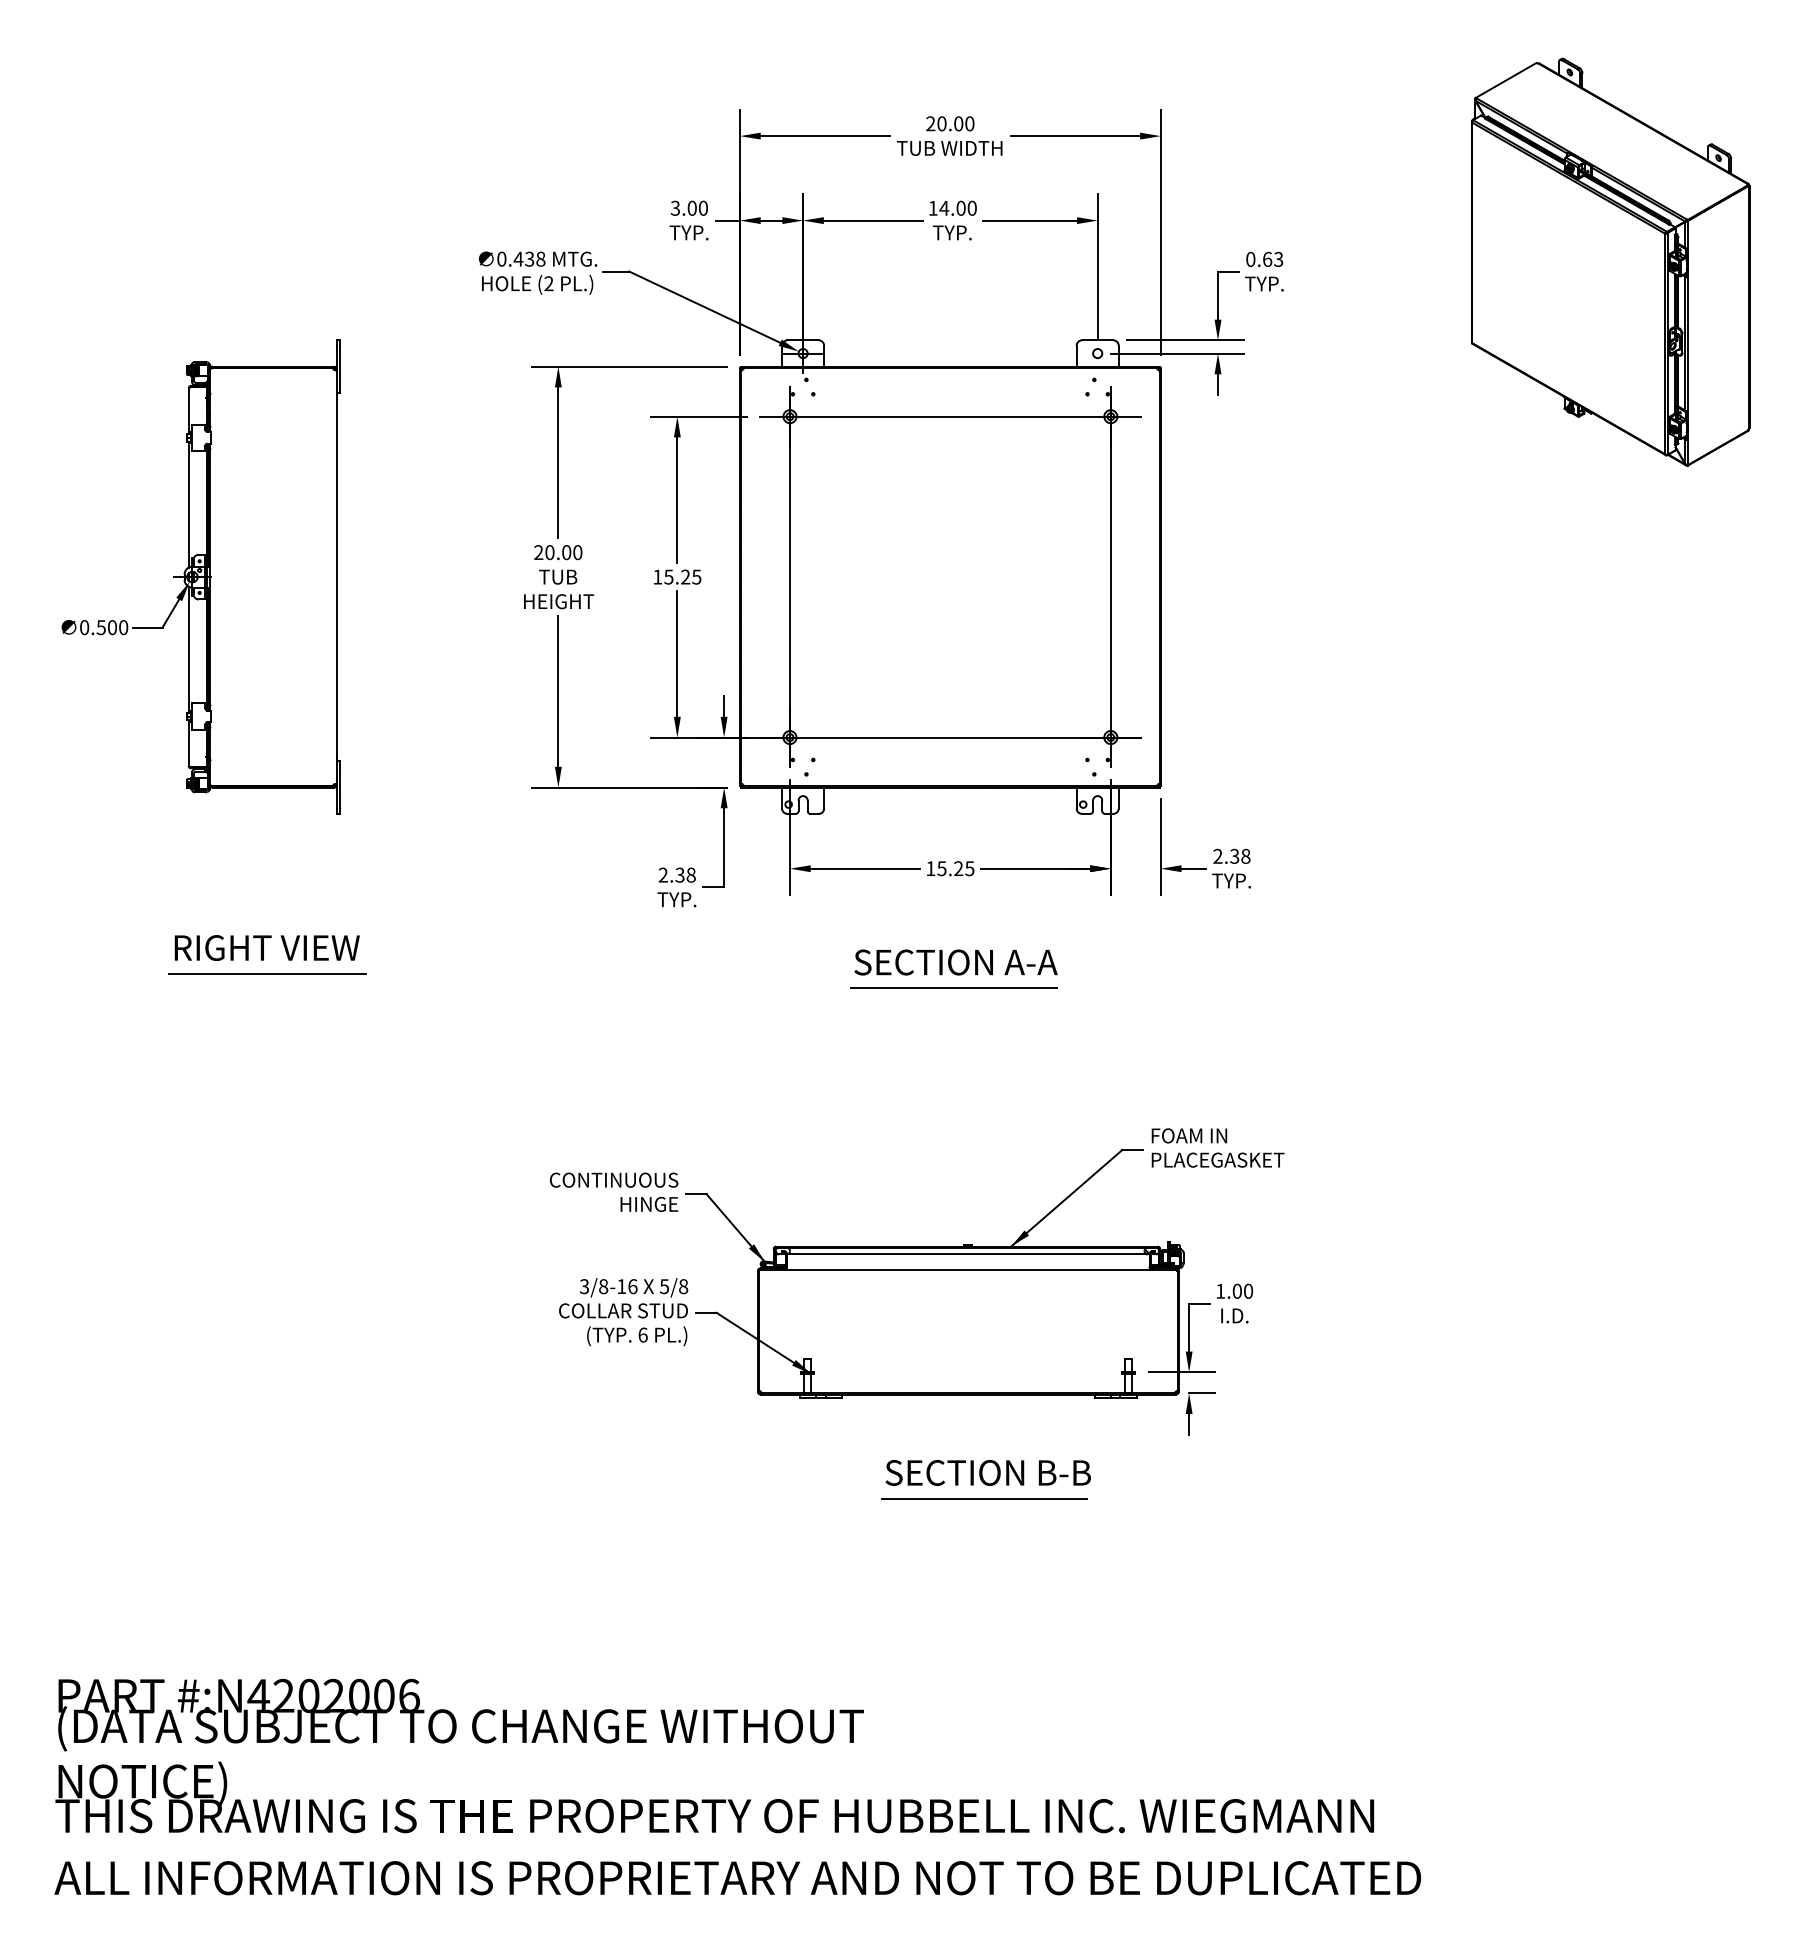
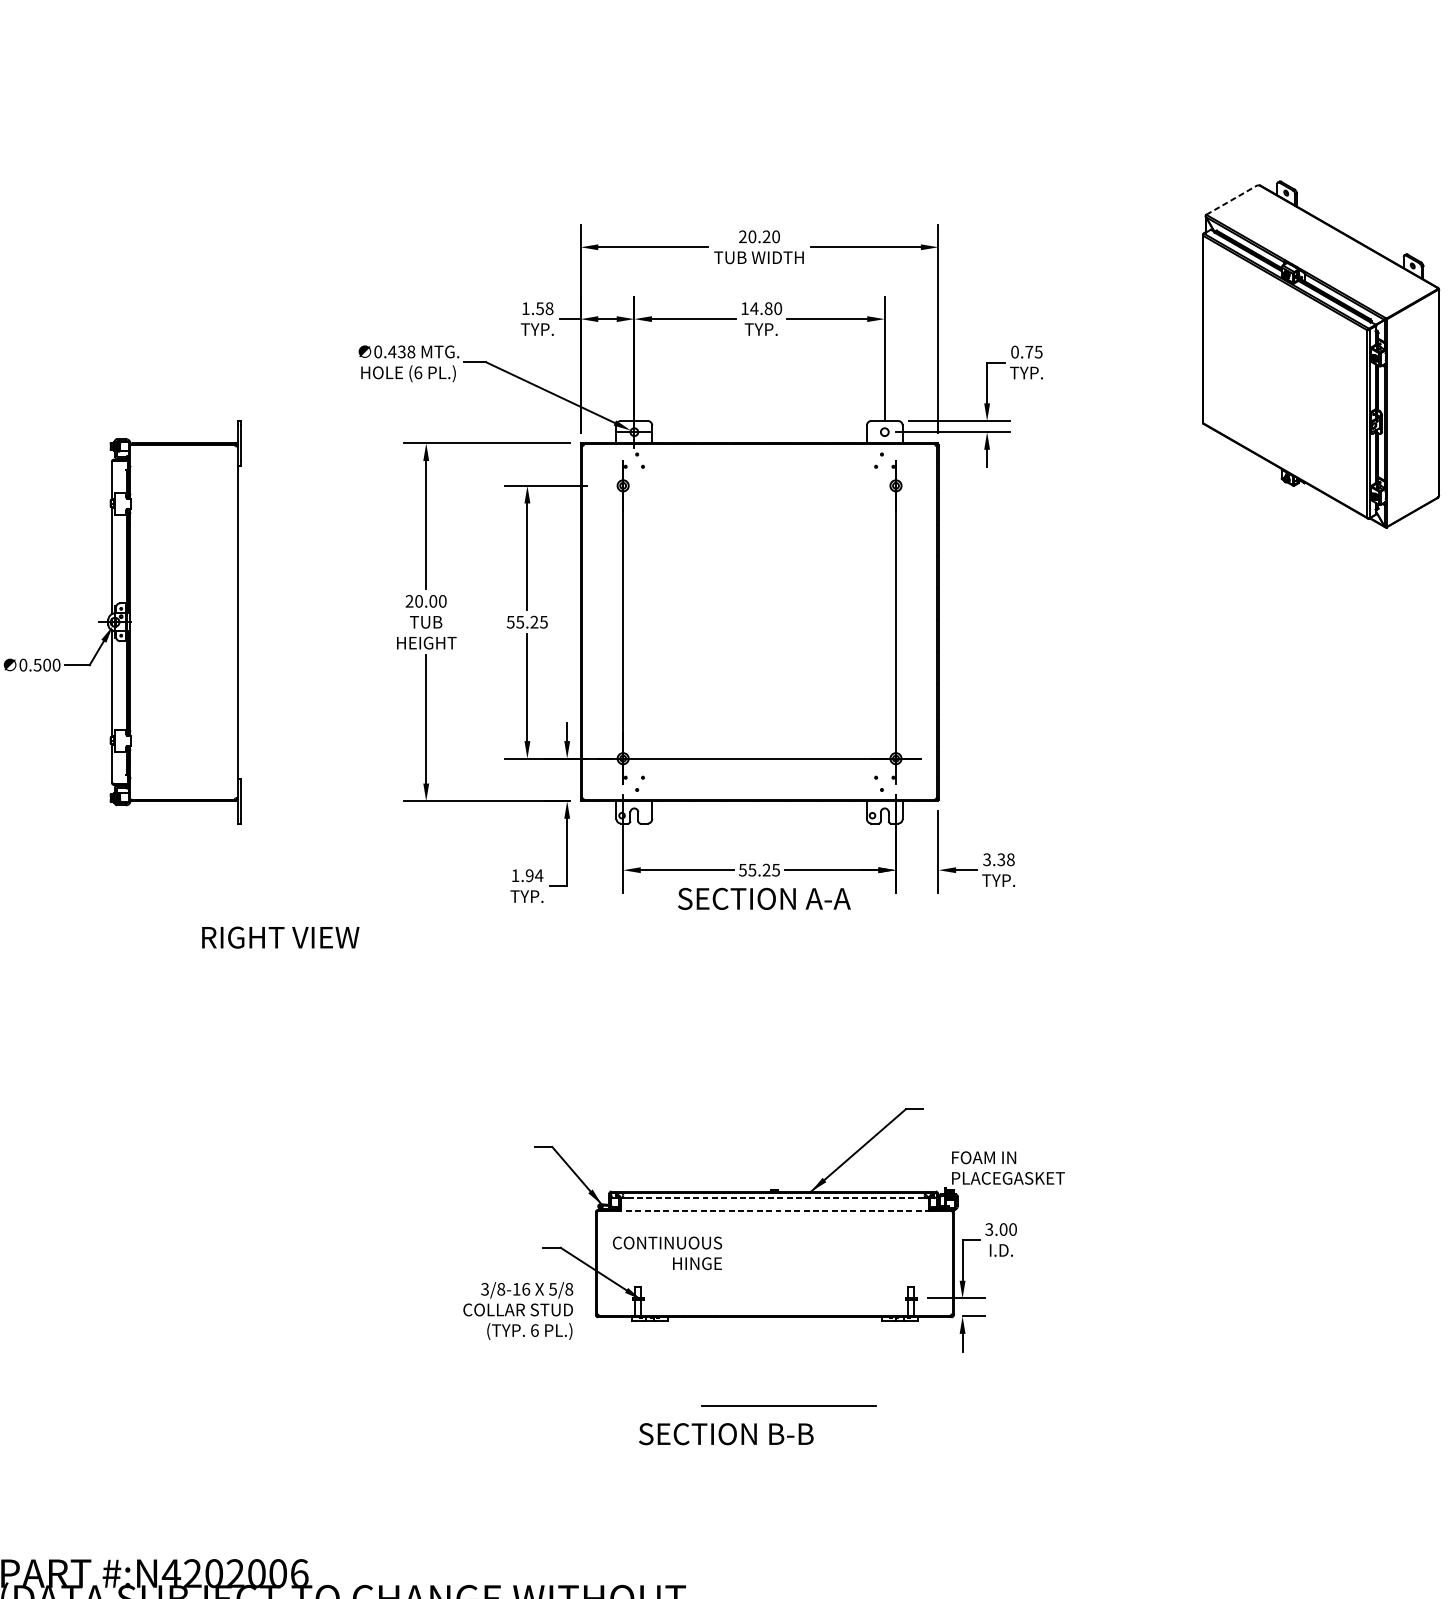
line: (1506, 80) -> (1232, 199), solid -> dashed
text: (958, 123) -> (766, 236), 20.00 -> 20.20
text: (689, 207) -> (537, 307), 3.00 -> 1.58
text: (960, 208) -> (768, 308), 14.00 -> 14.80
text: (1273, 258) -> (1034, 351), 0.63 -> 0.75
text: (548, 283) -> (417, 372), (2 -> (6
line: (950, 416) -> (759, 485), removed
text: (657, 576) -> (510, 621), 15.25 -> 55.25
text: (1217, 856) -> (986, 859), 2.38 -> 3.38
text: (930, 868) -> (742, 870), 15.25 -> 55.25
text: (677, 874) -> (527, 875), 2.38 -> 1.94
text: (266, 948) -> (280, 938), moved
text: (955, 962) -> (763, 898), moved
line: (266, 973) -> (178, 959), removed
line: (953, 987) -> (762, 971), removed
text: (1217, 1147) -> (1007, 1167), moved
text: (614, 1191) -> (667, 1252), moved
line: (967, 1254) -> (774, 1198), solid -> dashed
line: (968, 1269) -> (774, 1210), solid -> dashed
text: (1220, 1290) -> (989, 1228), 1.00 -> 3.00
text: (623, 1312) -> (518, 1311), moved
text: (987, 1472) -> (725, 1433), moved

